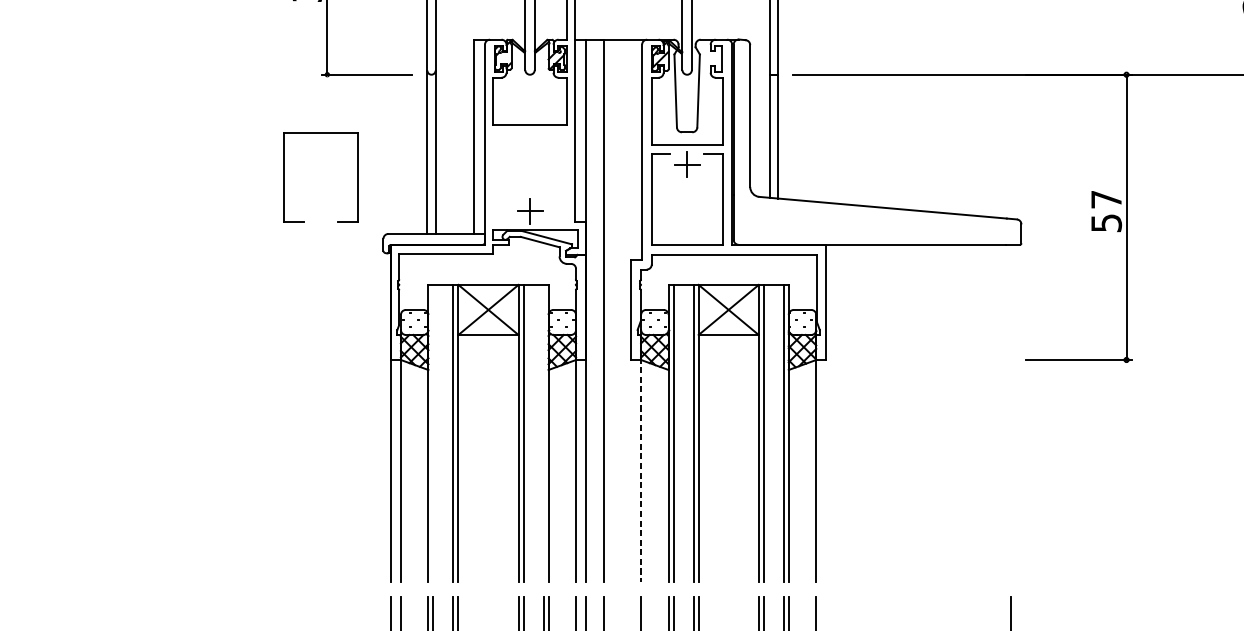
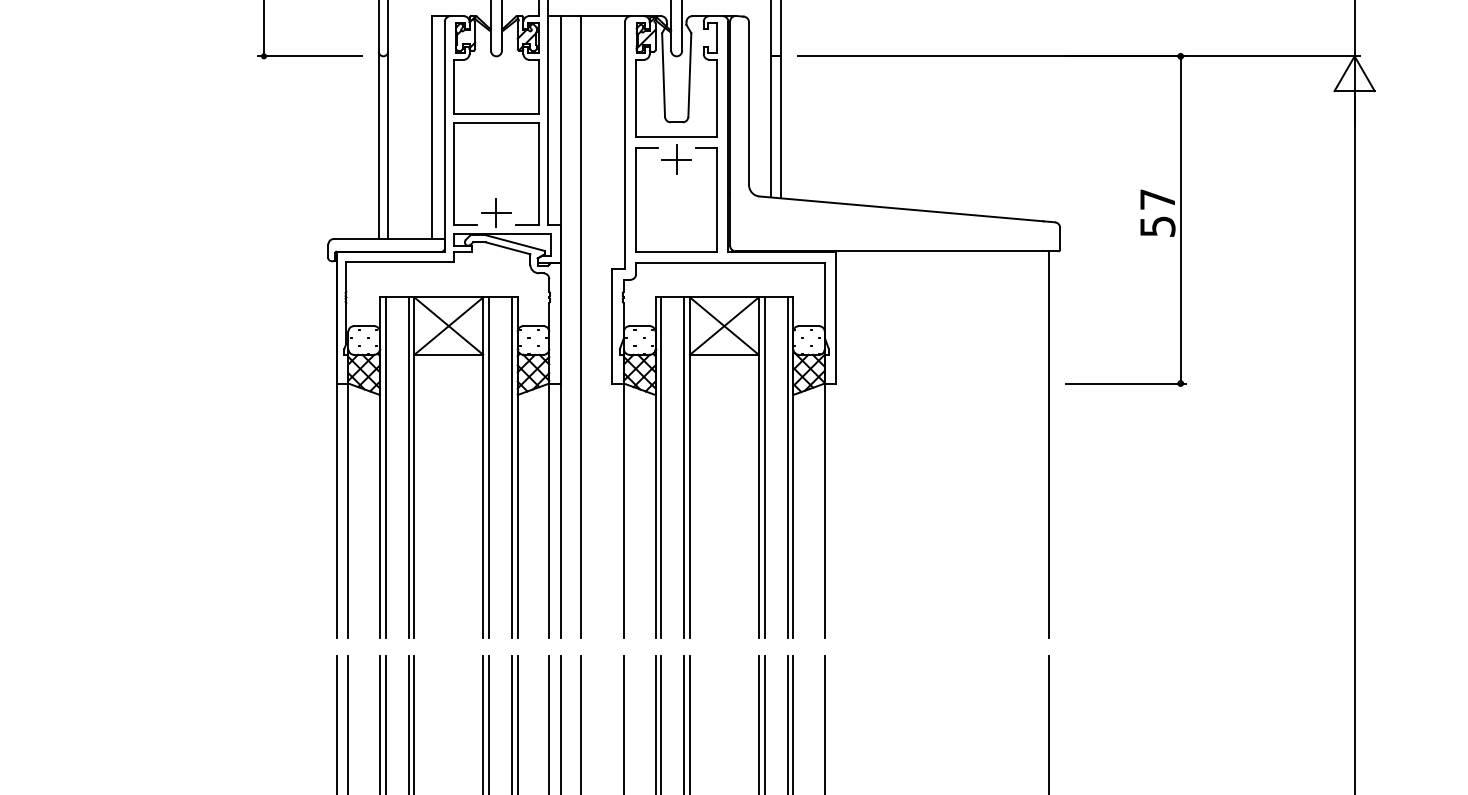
part: (284, 176) -> (454, 173), moved
line: (1011, 413) -> (1048, 444), added
line: (433, 433) -> (385, 467), added
line: (543, 433) -> (511, 467), added
line: (640, 469) -> (623, 509), dashed -> solid

